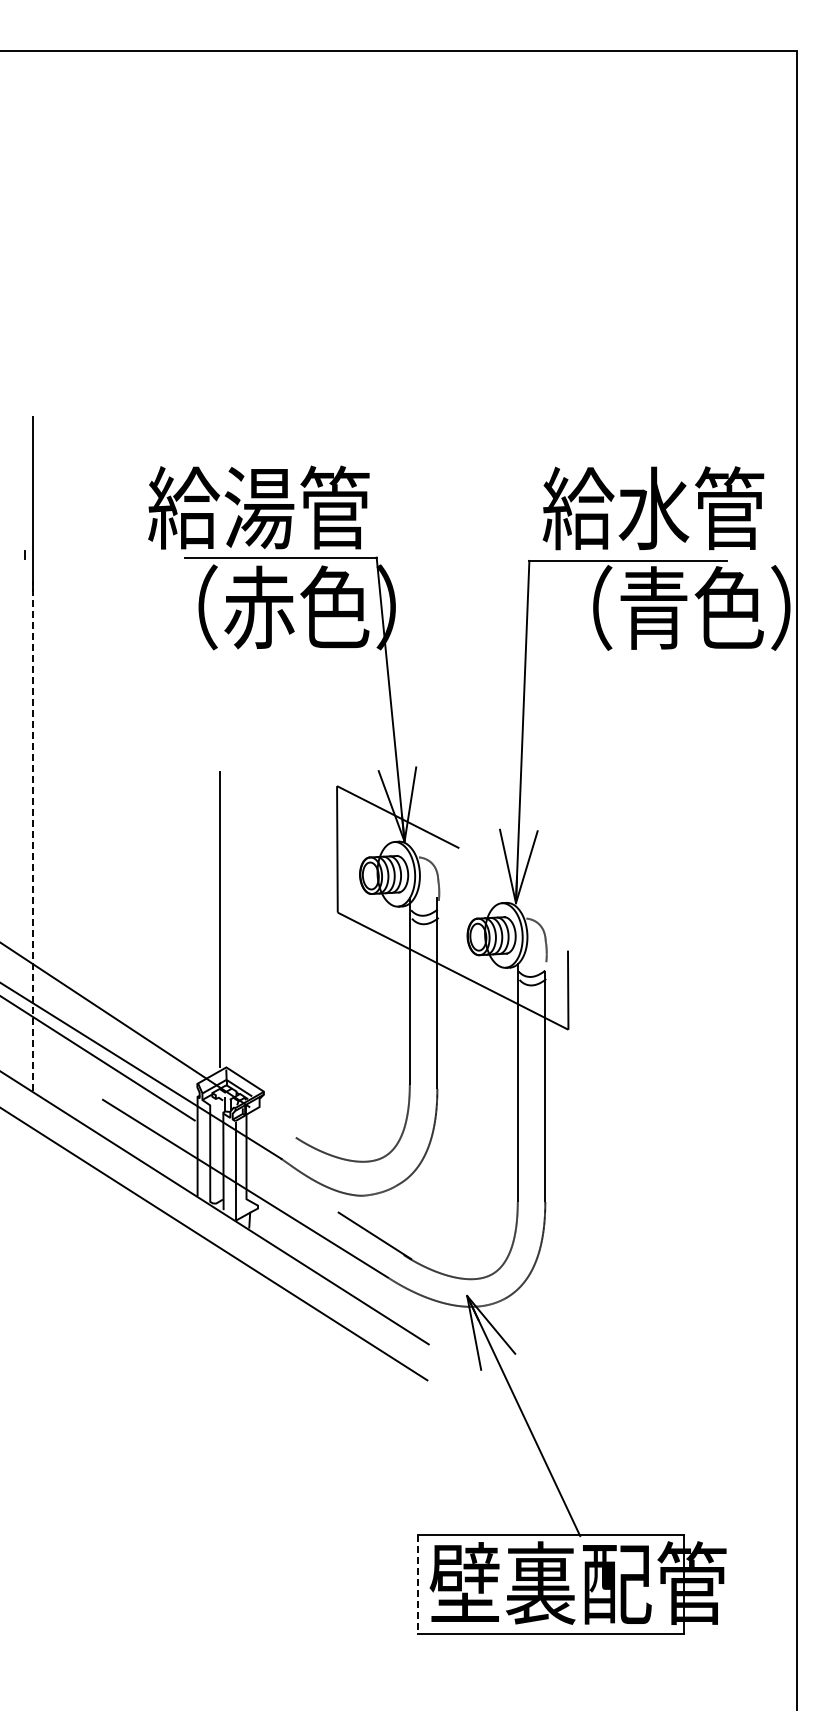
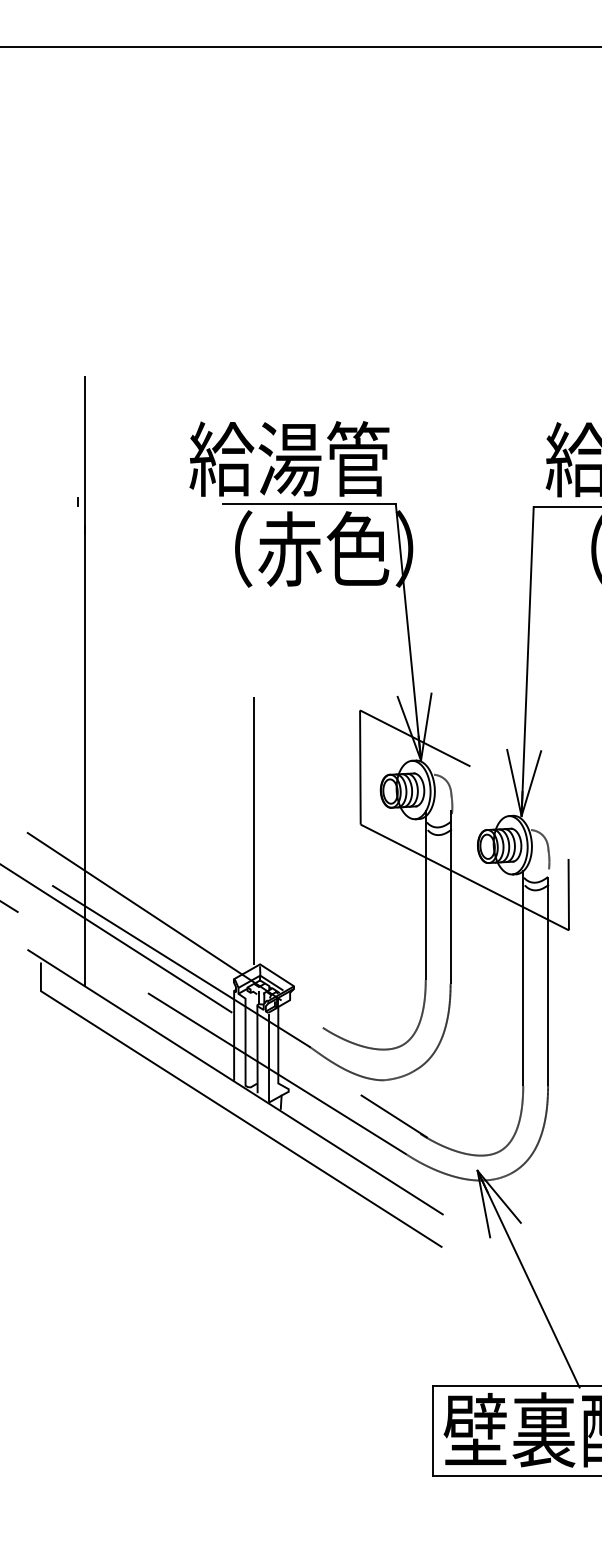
line: (32, 835) -> (85, 754), dashed -> solid
line: (418, 1584) -> (433, 1431), dashed -> solid

